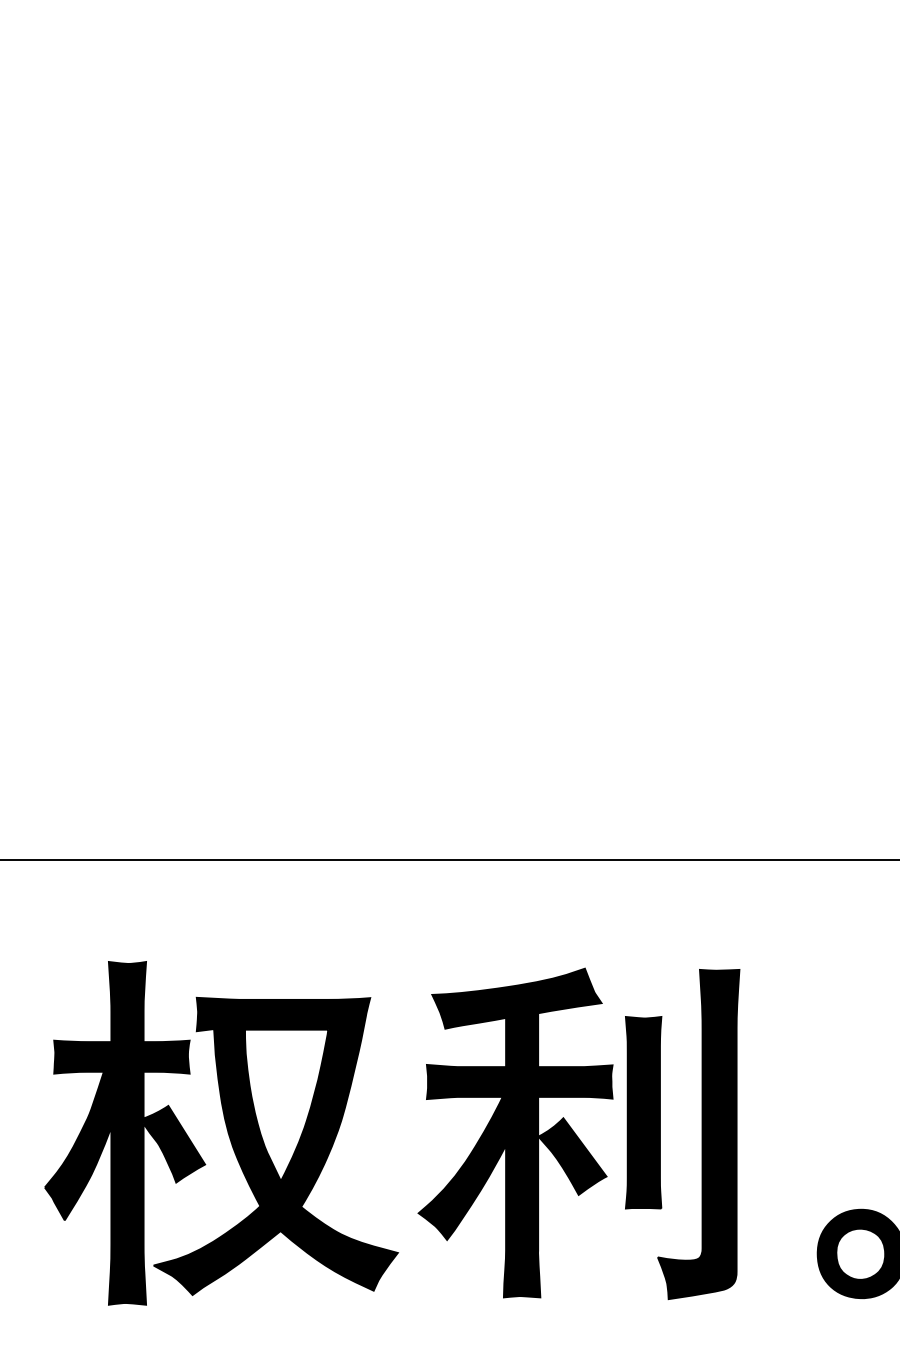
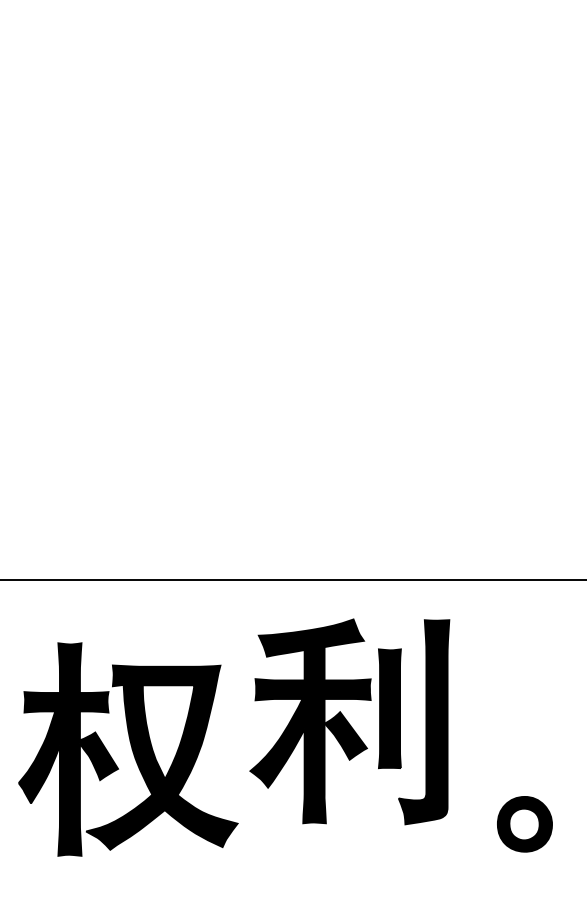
part: (578, 1133) -> (349, 721), moved

